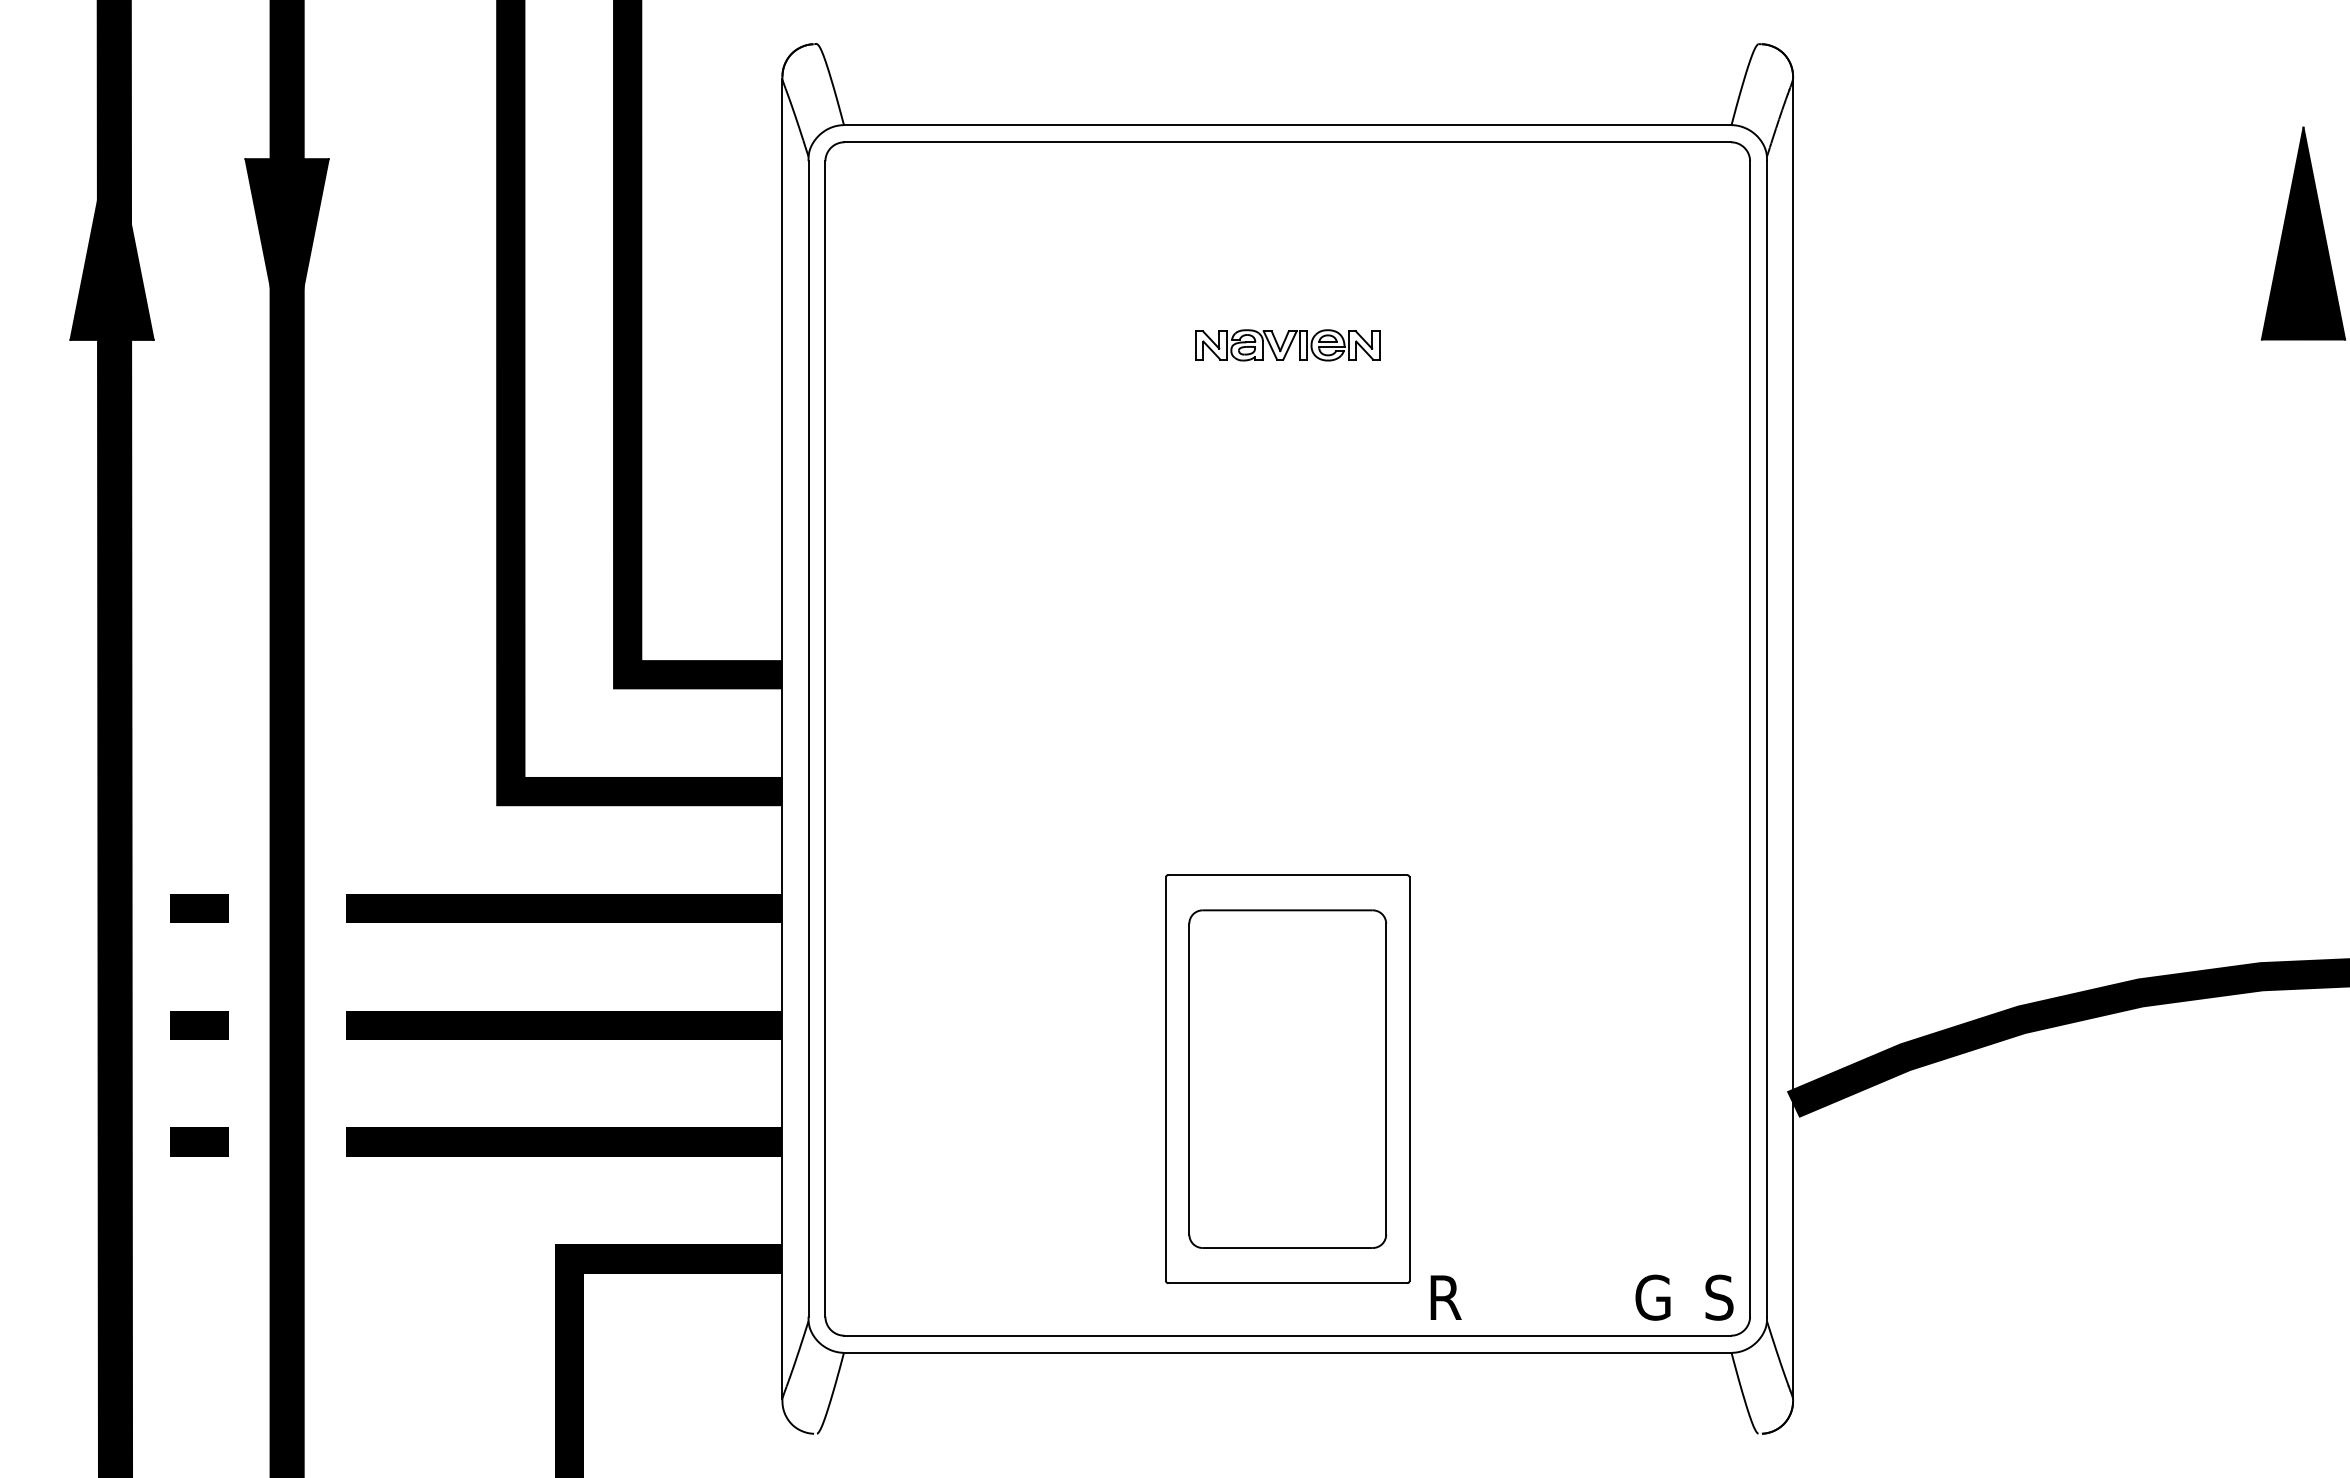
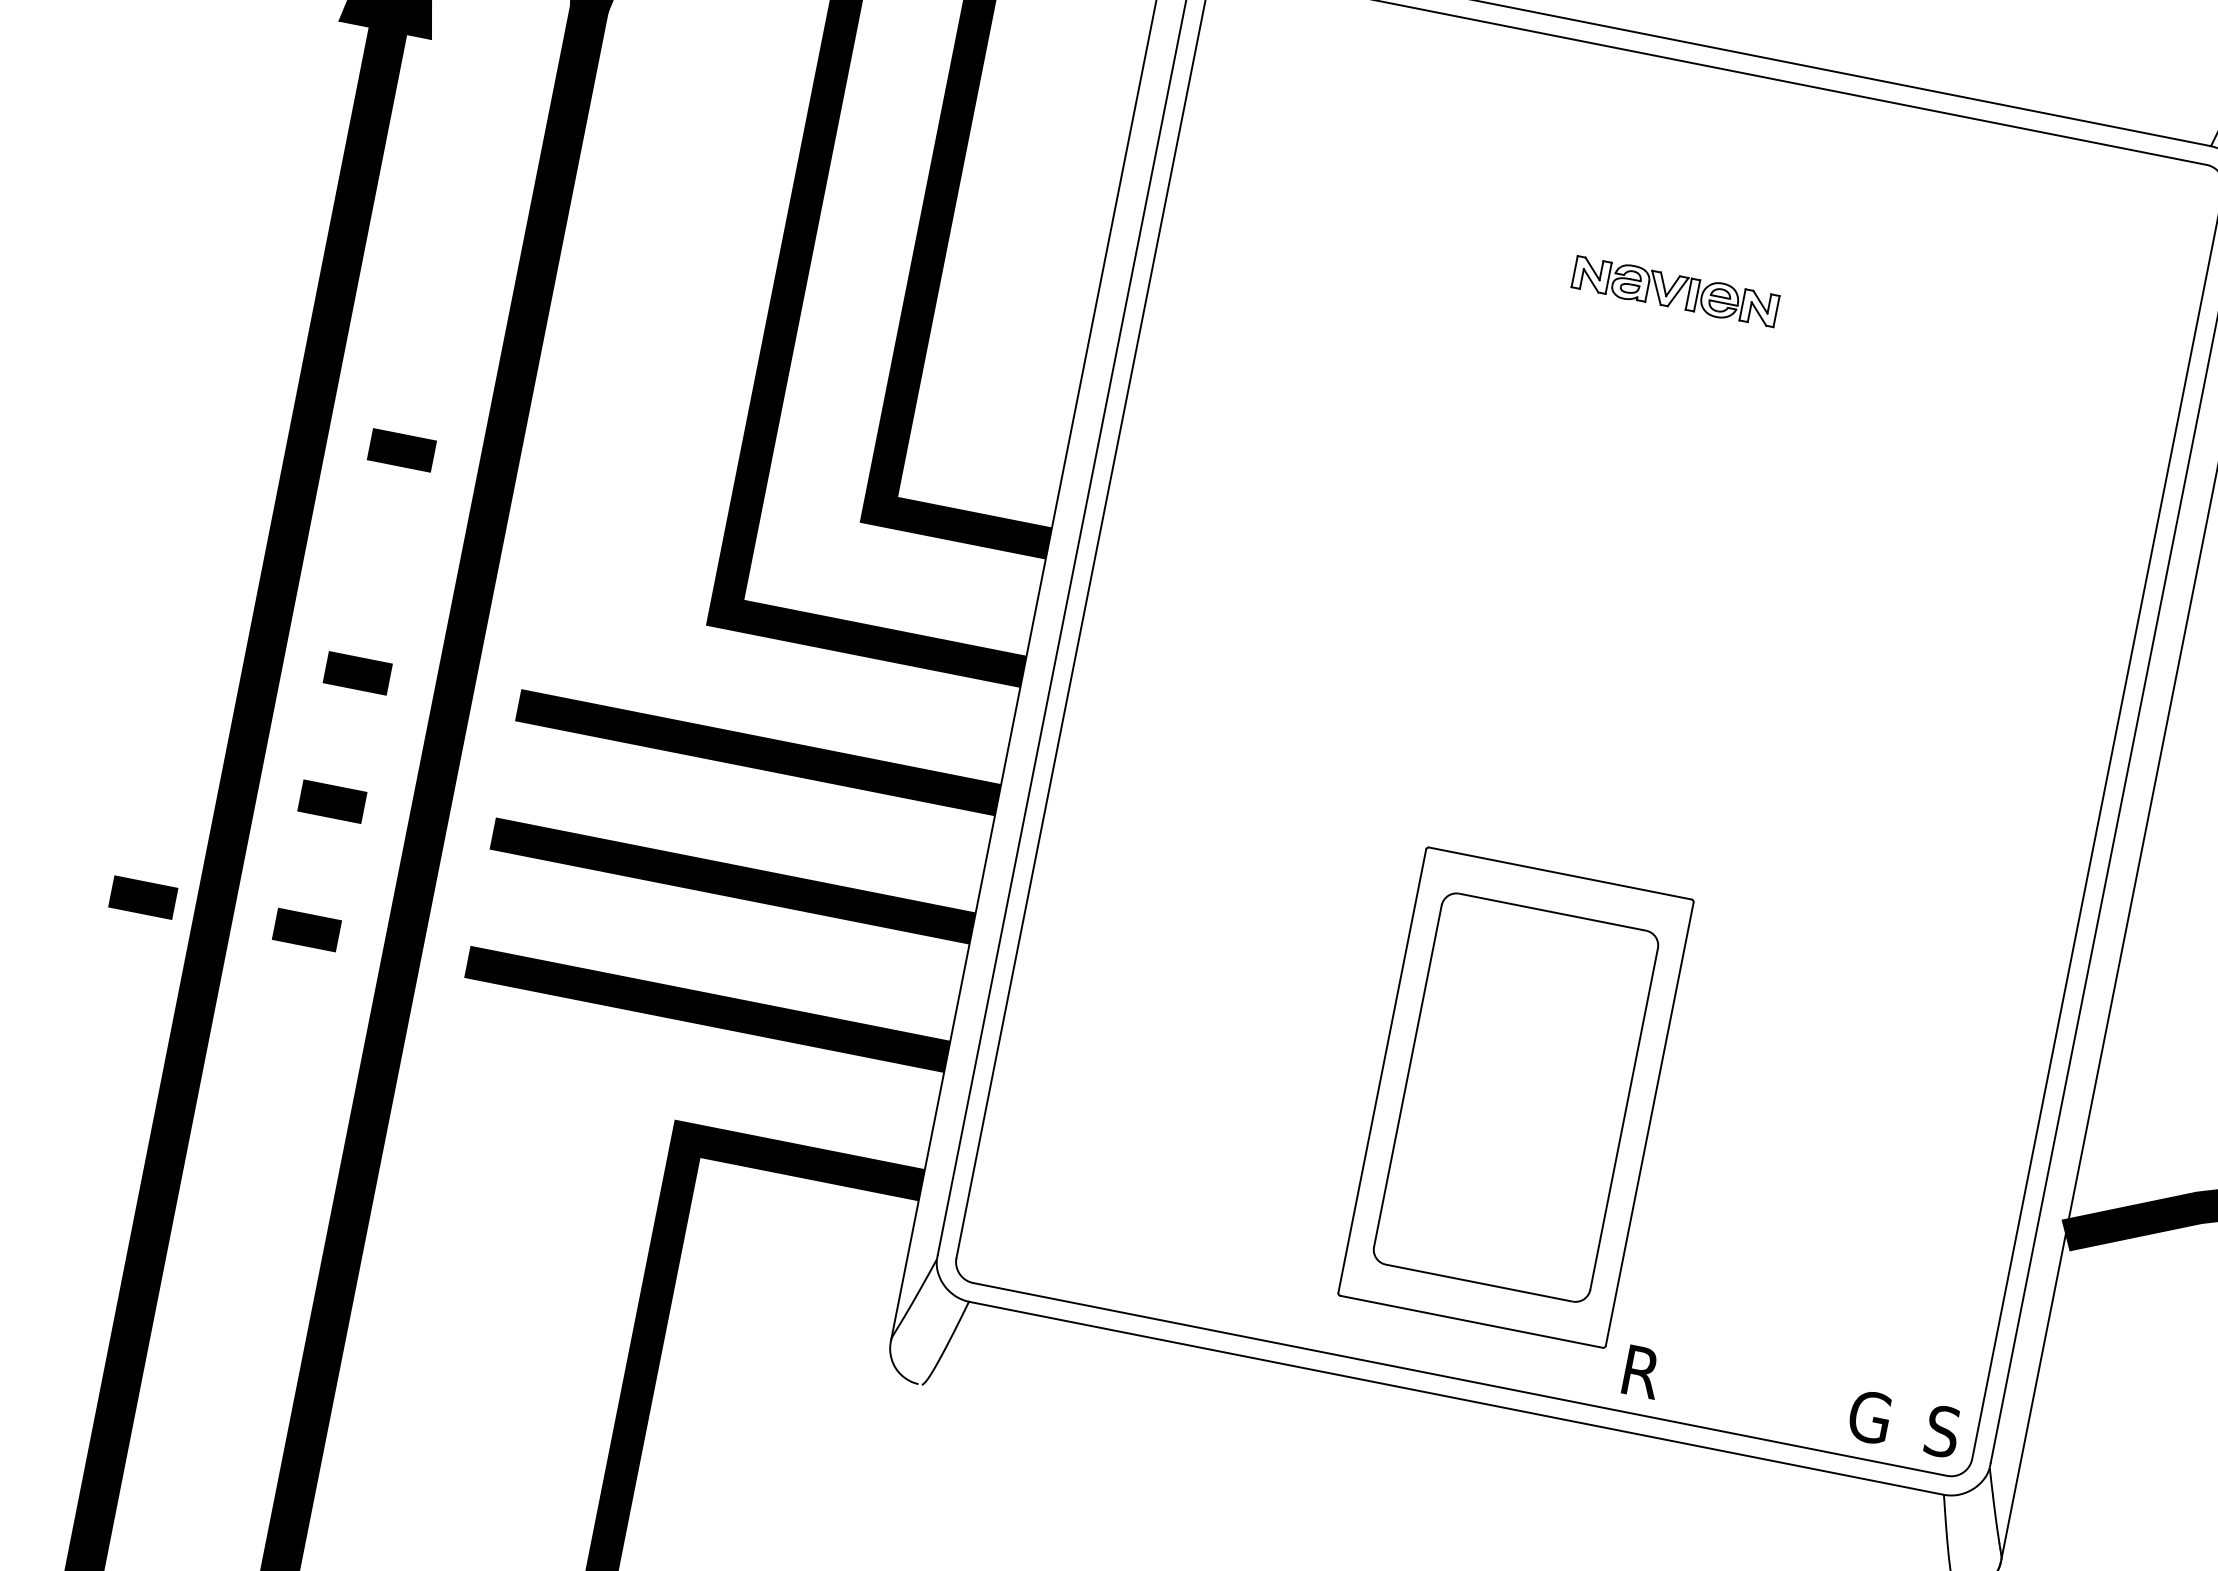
line: (199, 705) -> (401, 450), added
line: (50, 1141) -> (143, 897), added

